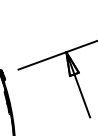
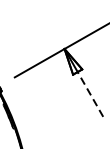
line: (82, 95) -> (90, 93), solid -> dashed

